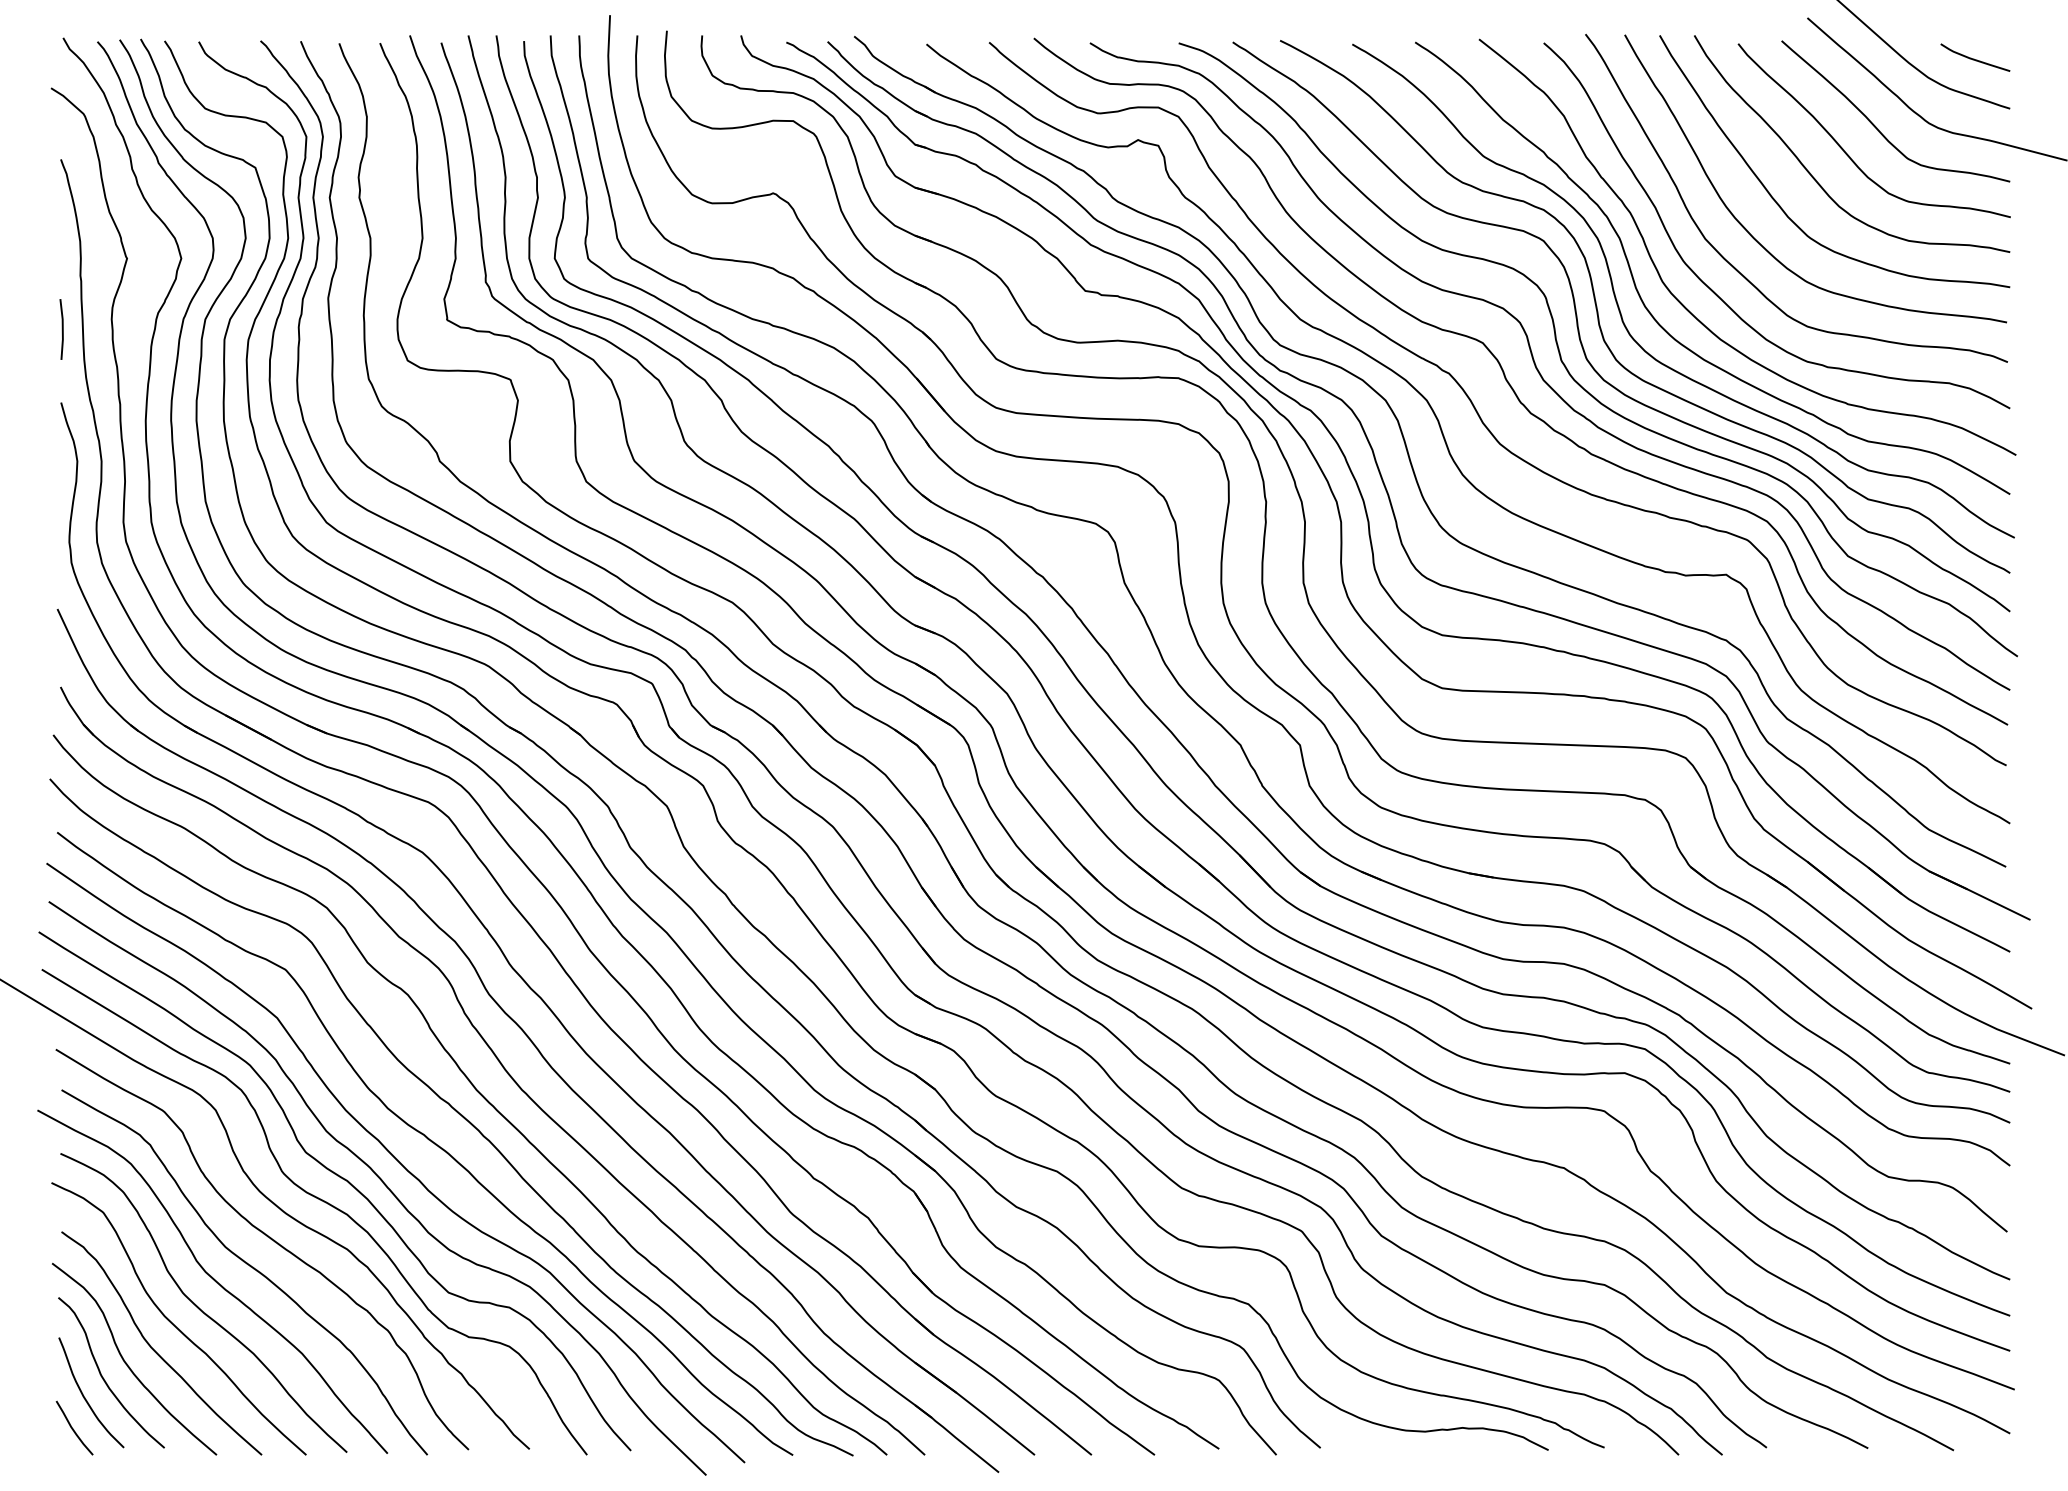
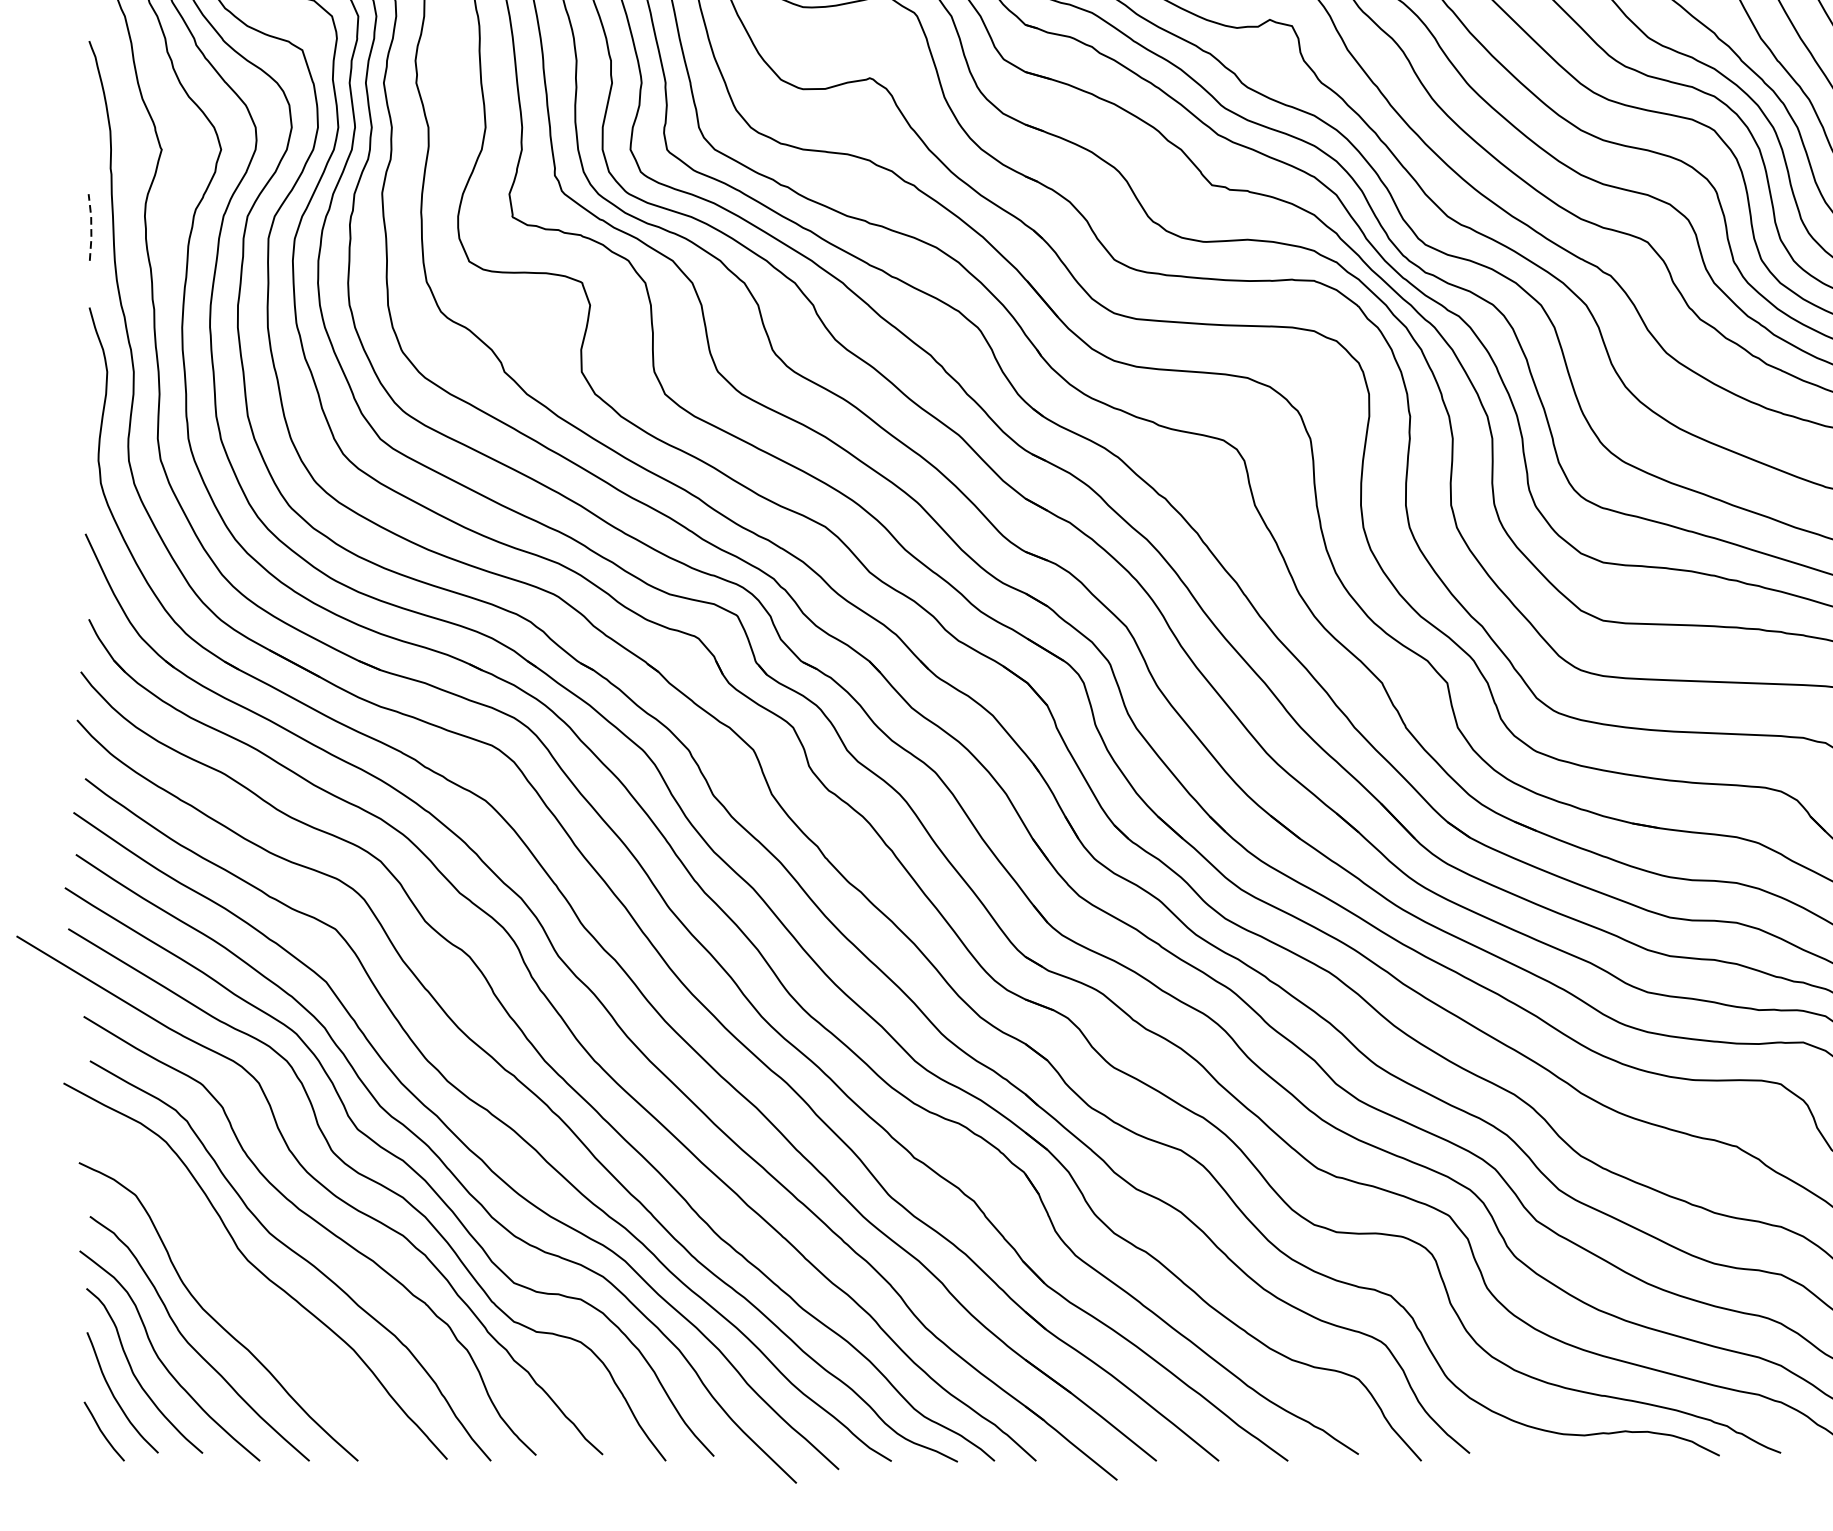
line: (62, 329) -> (90, 227), solid -> dashed
curve: (198, 1306) -> (240, 1298), removed

